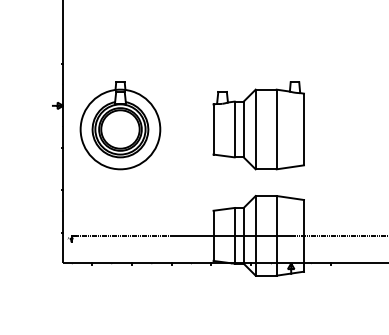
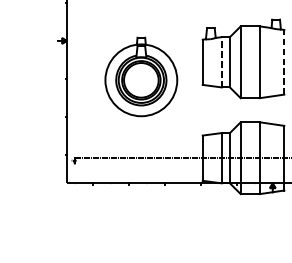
part: (120, 125) -> (141, 76), moved
line: (234, 129) -> (221, 62), solid -> dashed
line: (304, 129) -> (284, 62), solid -> dashed

